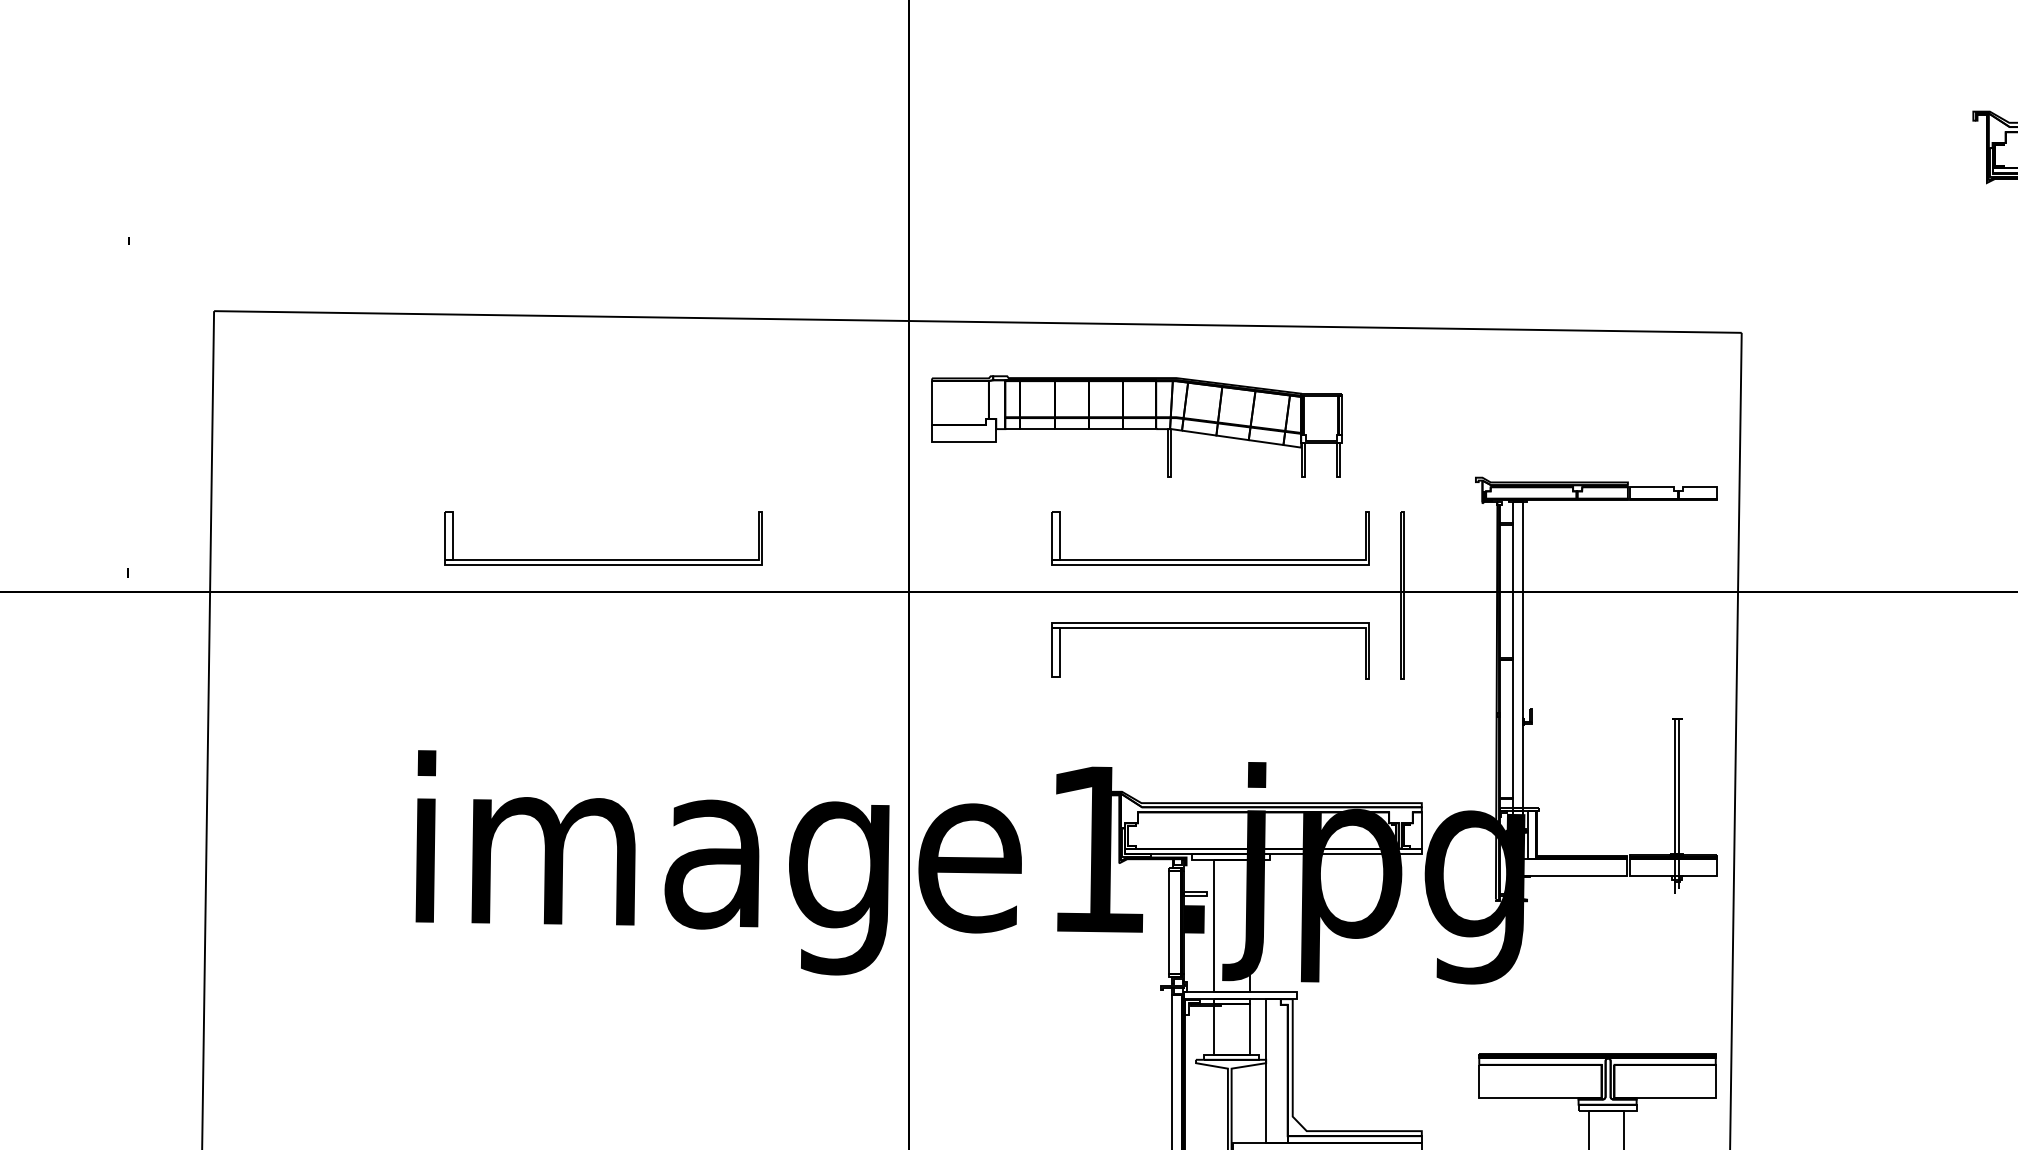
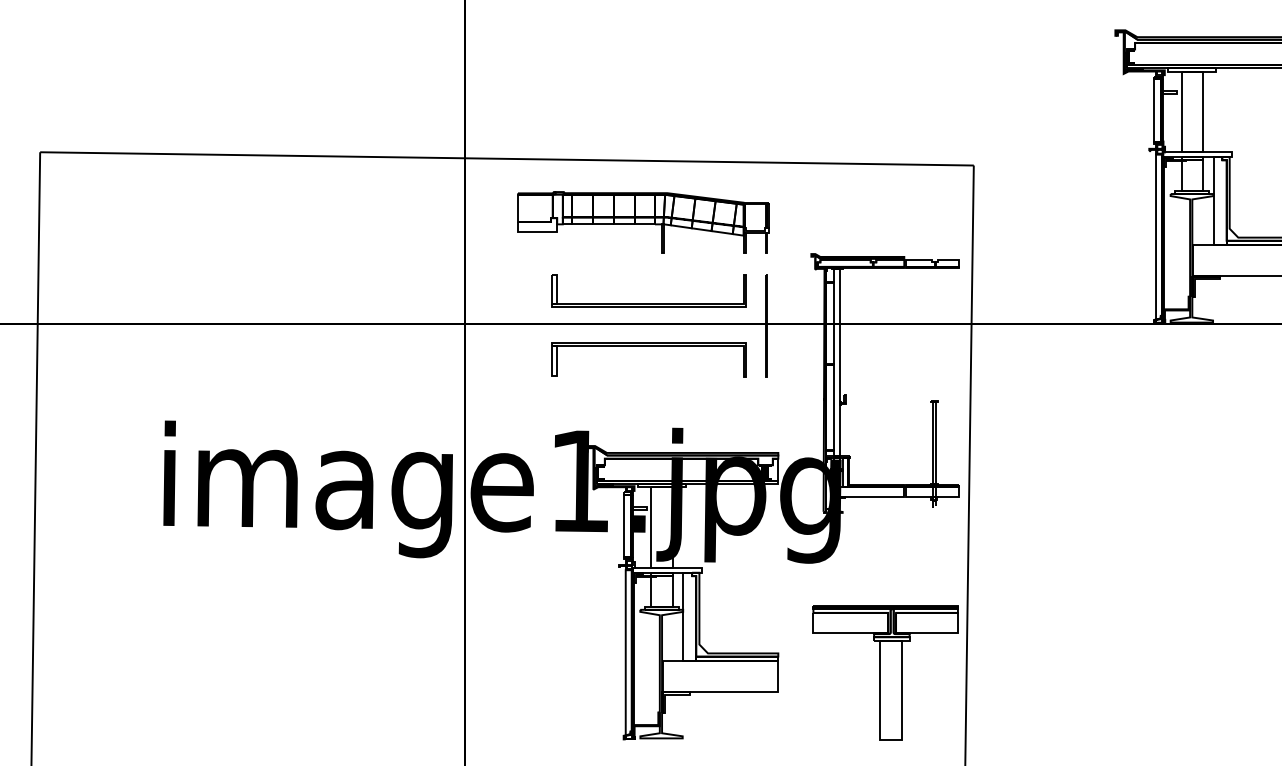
part: (1137, 426) -> (643, 222), moved
part: (602, 558) -> (277, 303), removed

